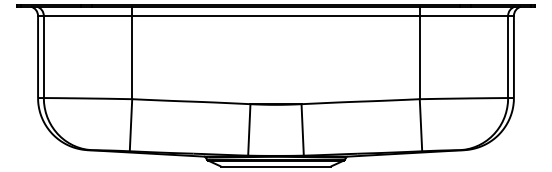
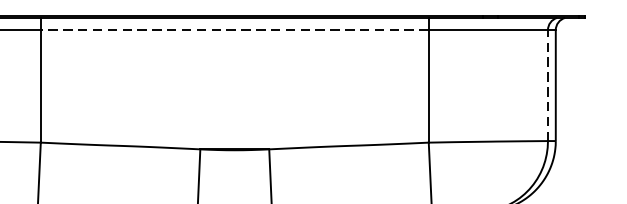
line: (276, 15) -> (235, 29), solid -> dashed
line: (508, 56) -> (548, 85), solid -> dashed

